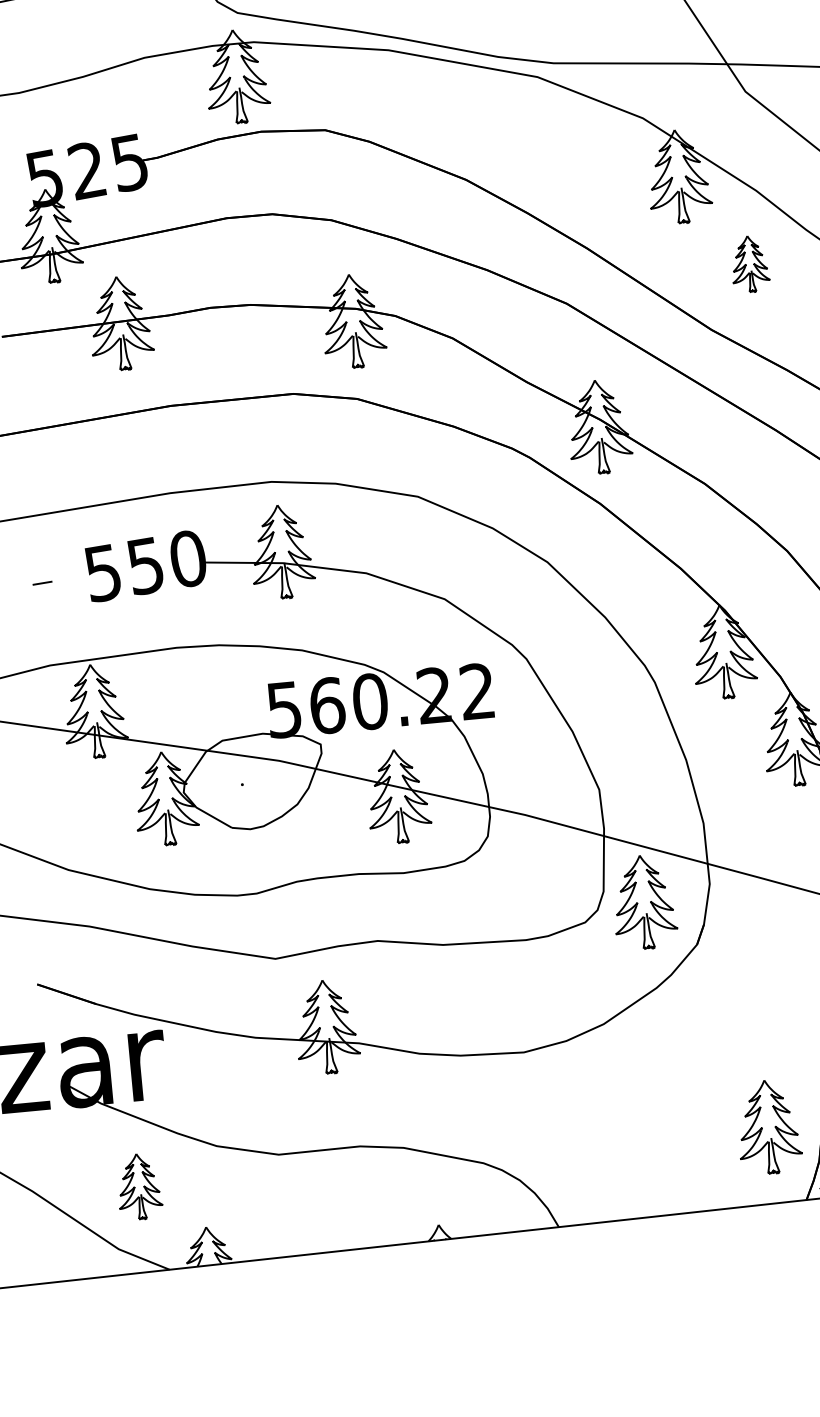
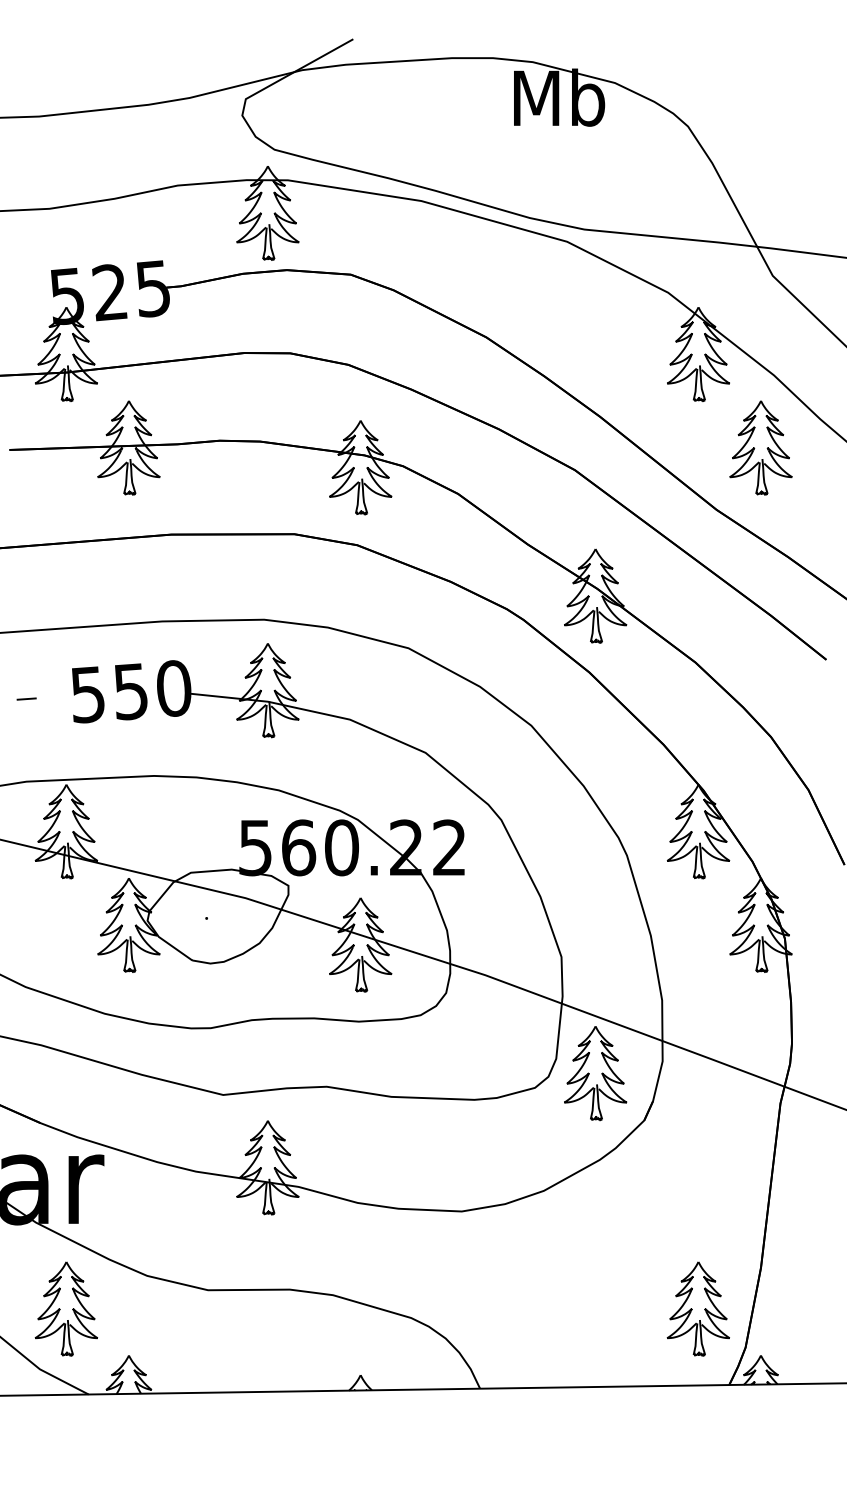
part: (749, 263) -> (760, 447), size x1.67
part: (138, 1186) -> (65, 1308), size x1.43

